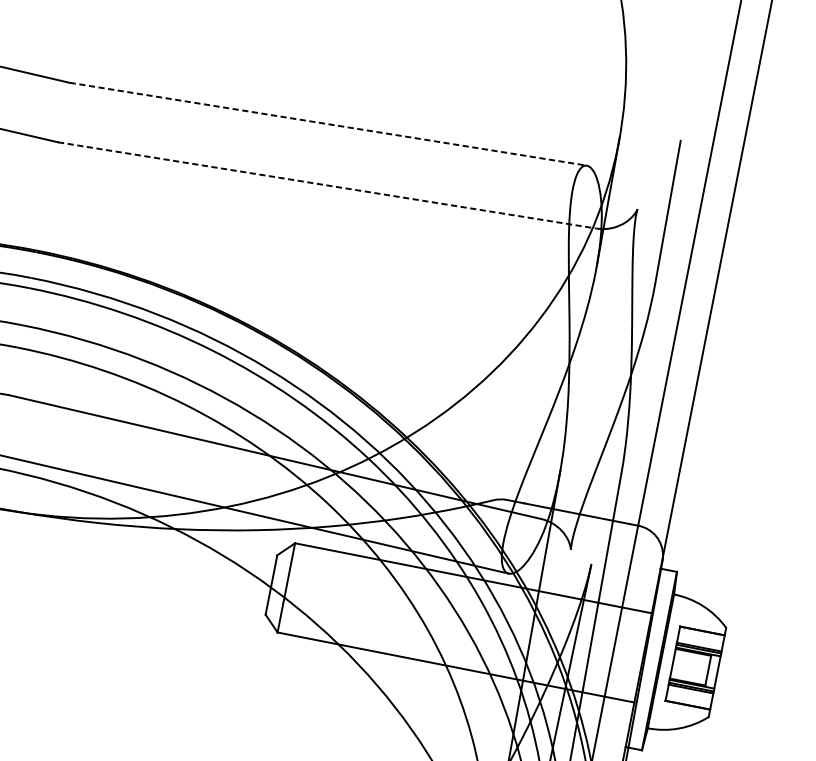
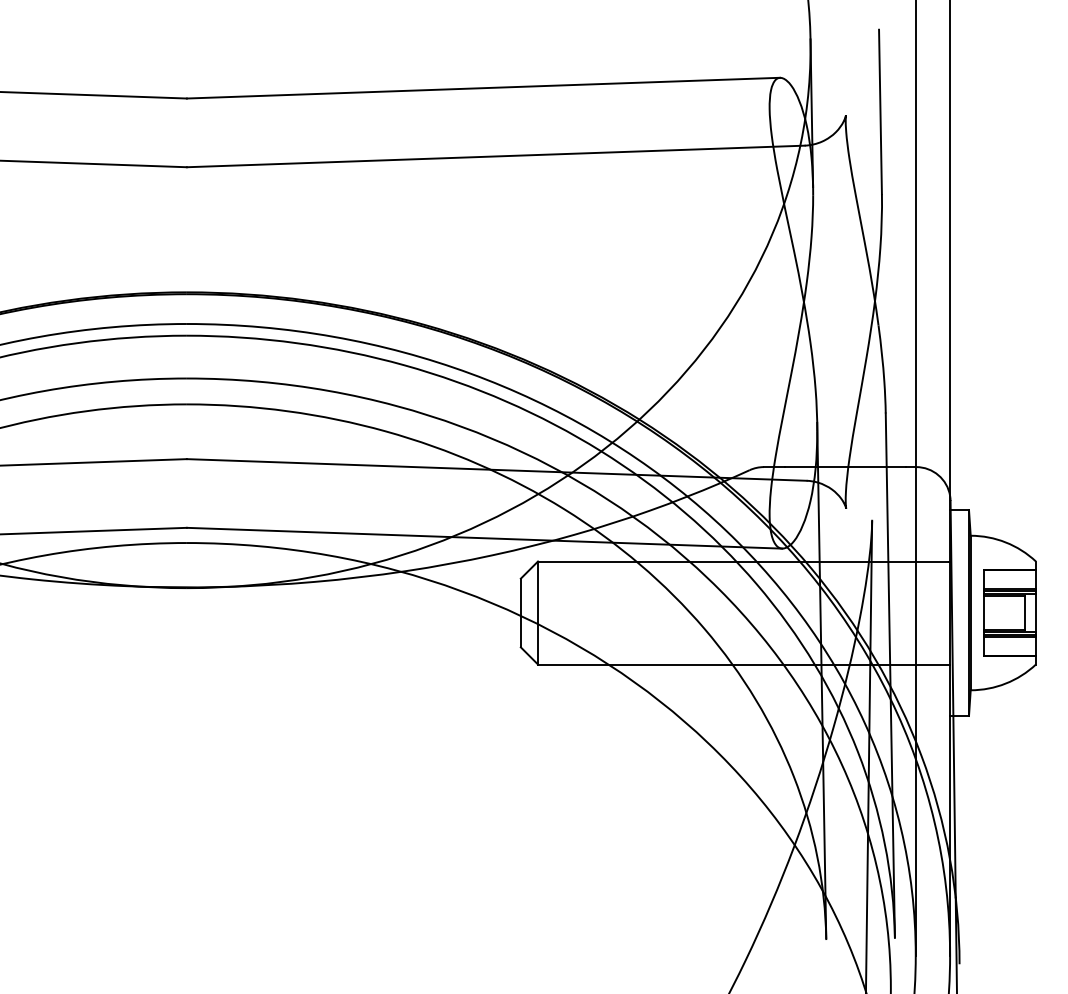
line: (328, 124) -> (483, 88), dashed -> solid
line: (327, 185) -> (496, 156), dashed -> solid

